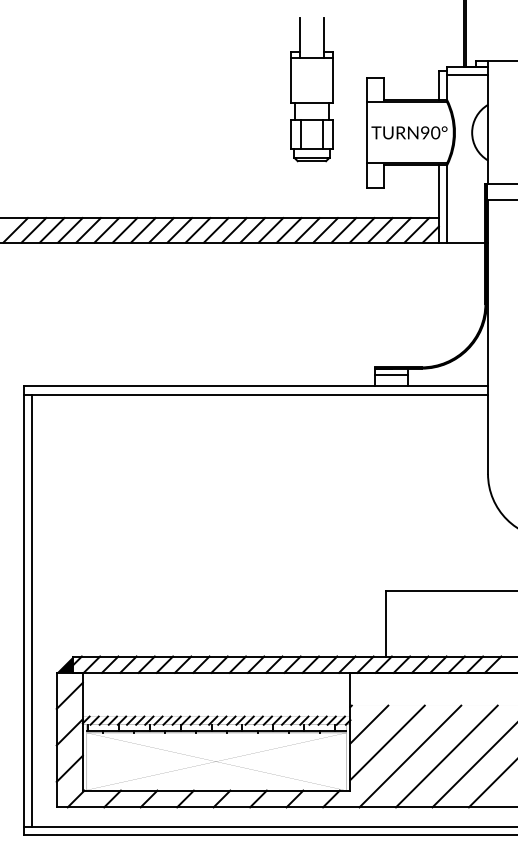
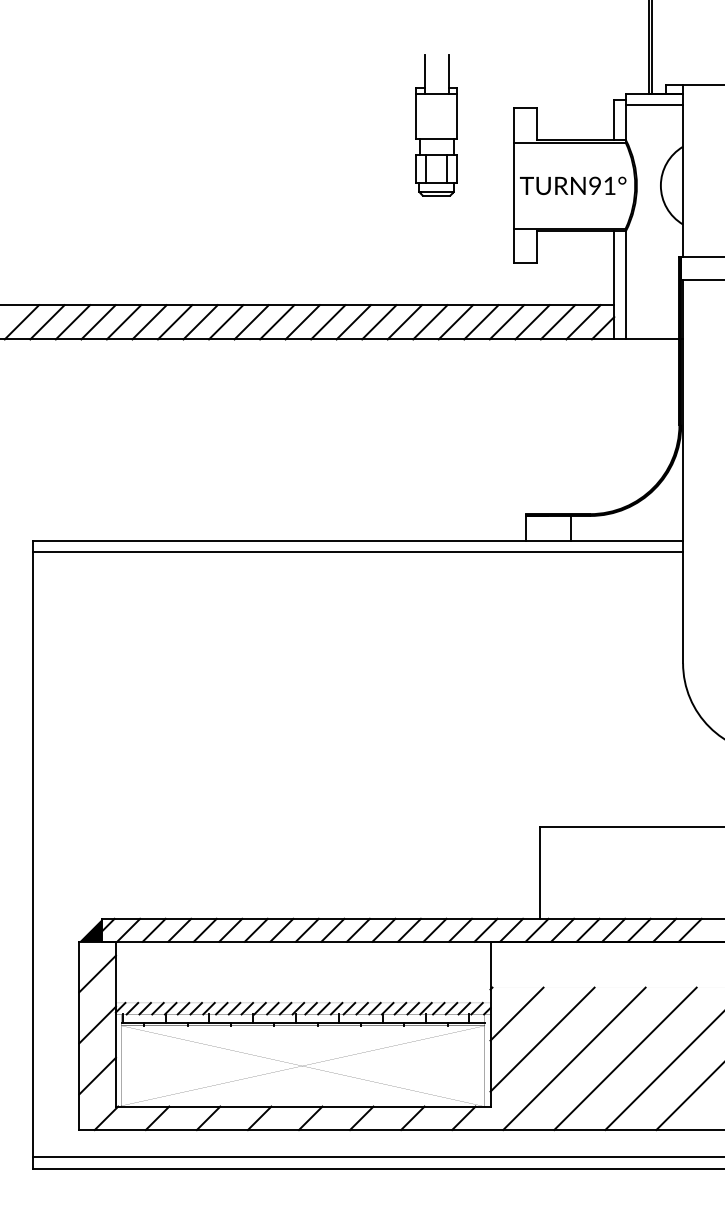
part: (311, 89) -> (436, 125), size x0.7
text: (435, 132) -> (609, 185), TURN90° -> TURN91°
line: (391, 375) -> (548, 525), removed
line: (31, 610) -> (44, 854), removed

